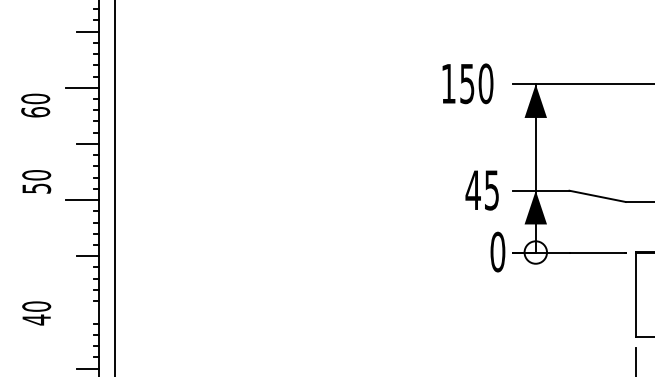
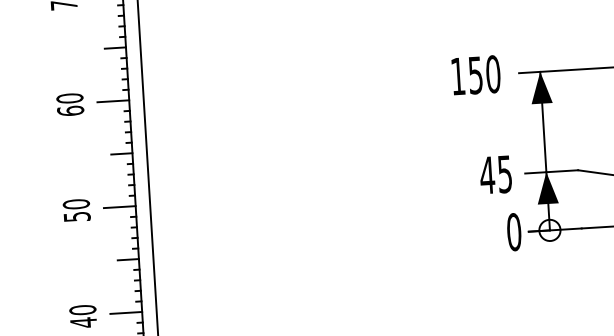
text: (35, 105) -> (70, 104), moved
text: (36, 181) -> (76, 210), moved
line: (82, 312) -> (126, 313), added

